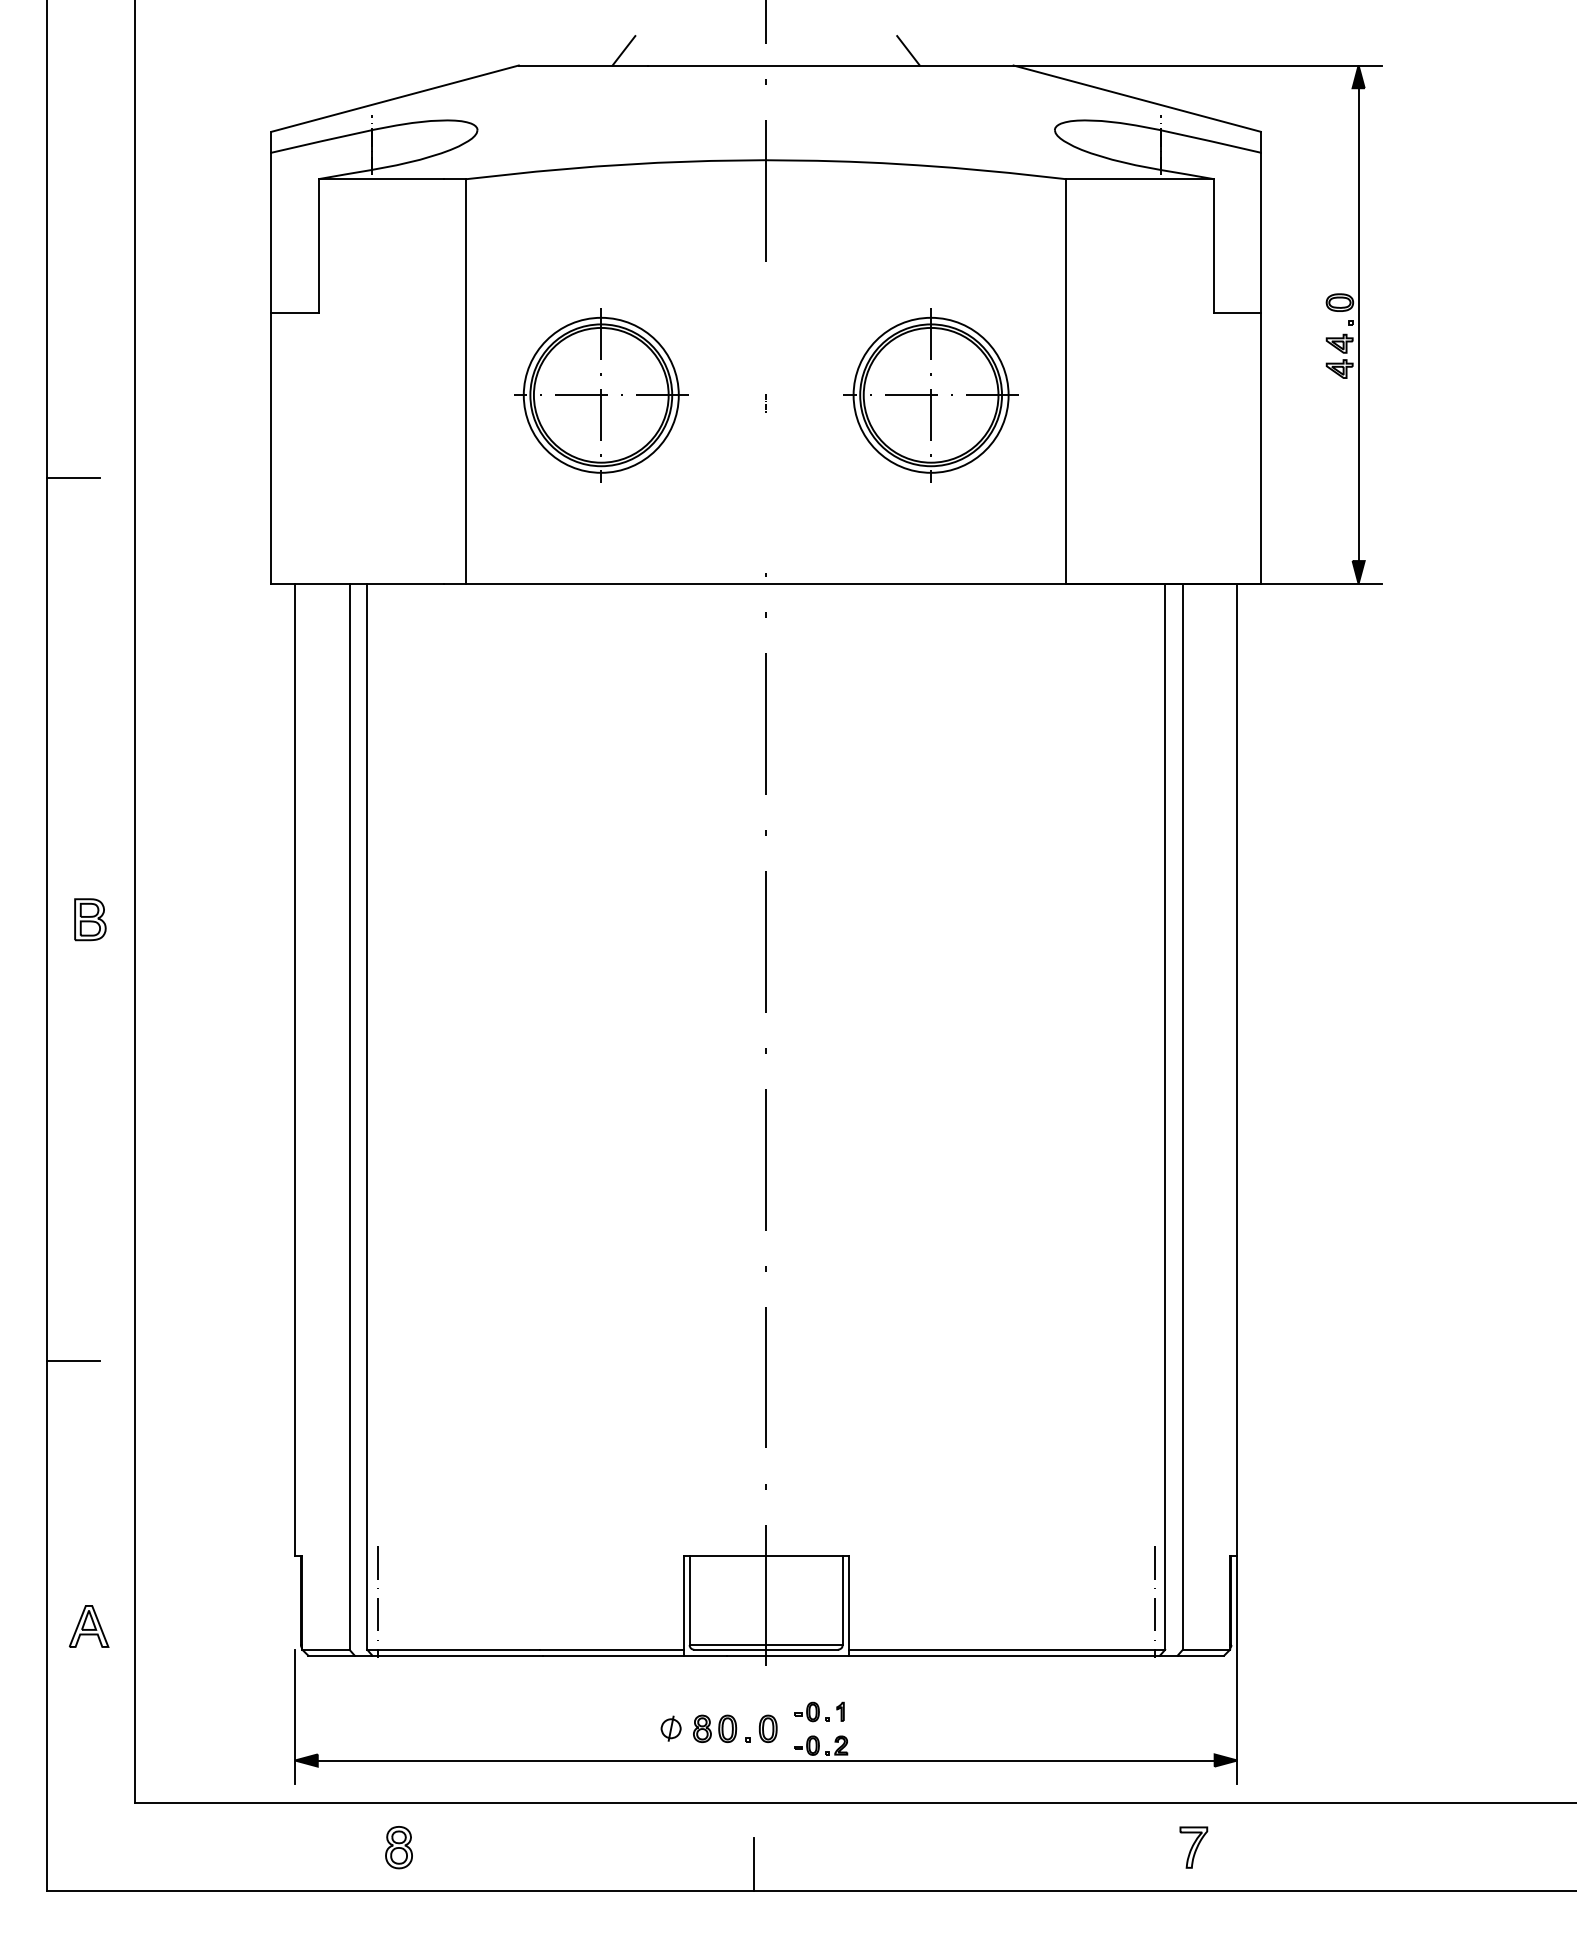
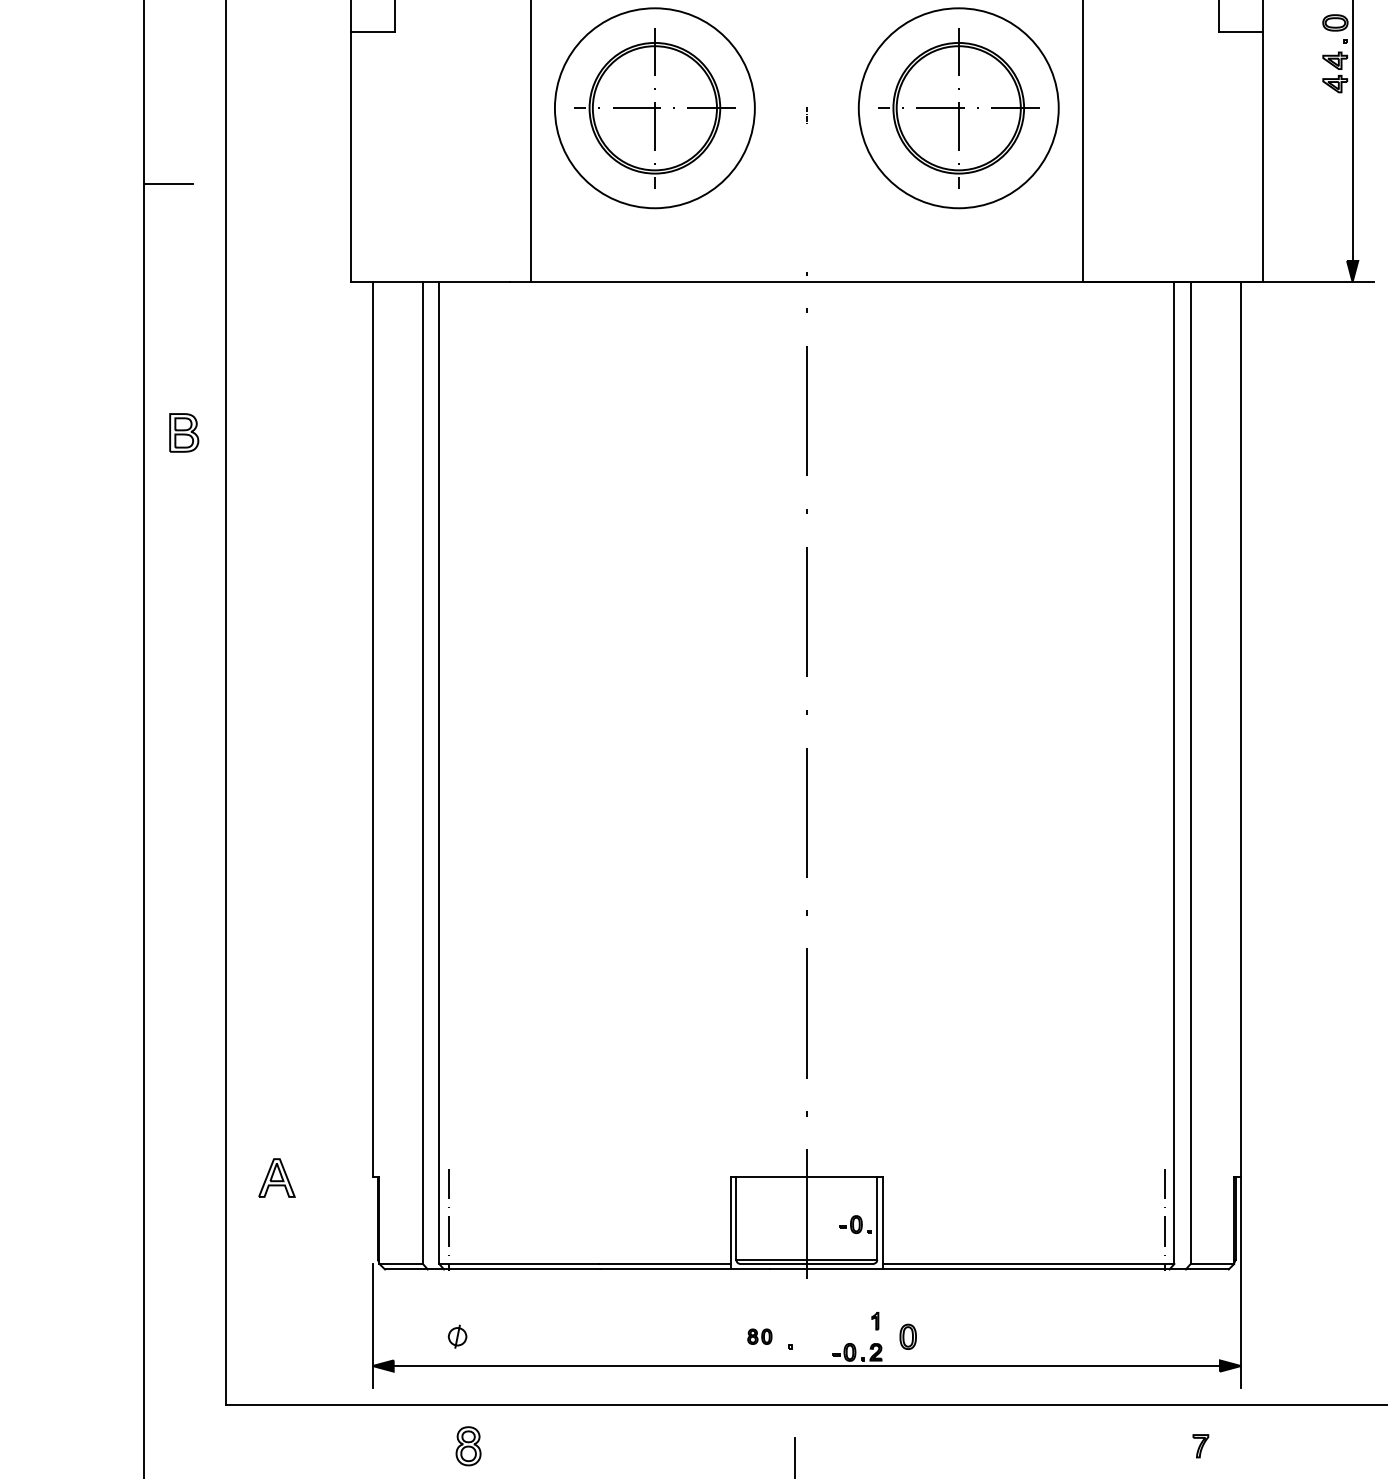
circle: (600, 394) -> (654, 107), size x1.4
circle: (930, 394) -> (958, 107), size x1.4
part: (90, 919) -> (184, 432), moved
line: (73, 1361) -> (168, 998), removed
part: (89, 1626) -> (277, 1178), moved
part: (811, 1711) -> (855, 1224), moved
part: (670, 1728) -> (457, 1336), moved
part: (715, 1728) -> (760, 1336), size x0.6
part: (768, 1728) -> (908, 1336), moved
part: (1193, 1847) -> (1200, 1446), size x0.6

